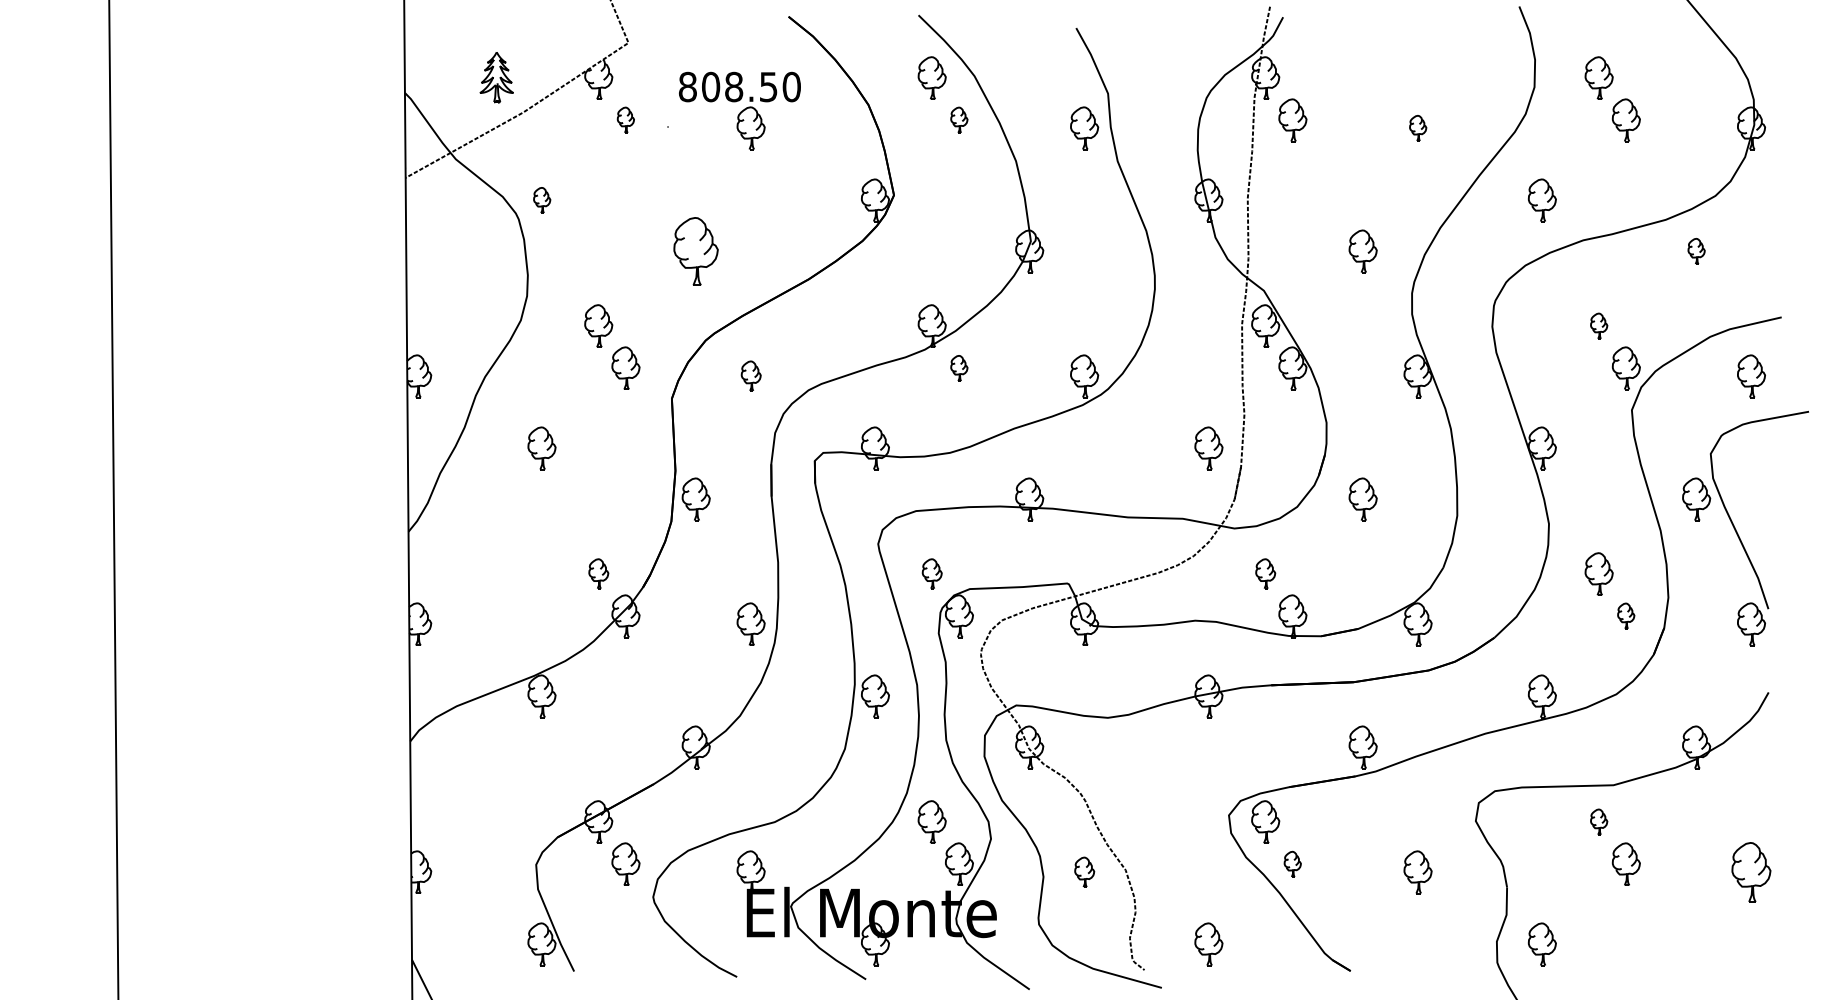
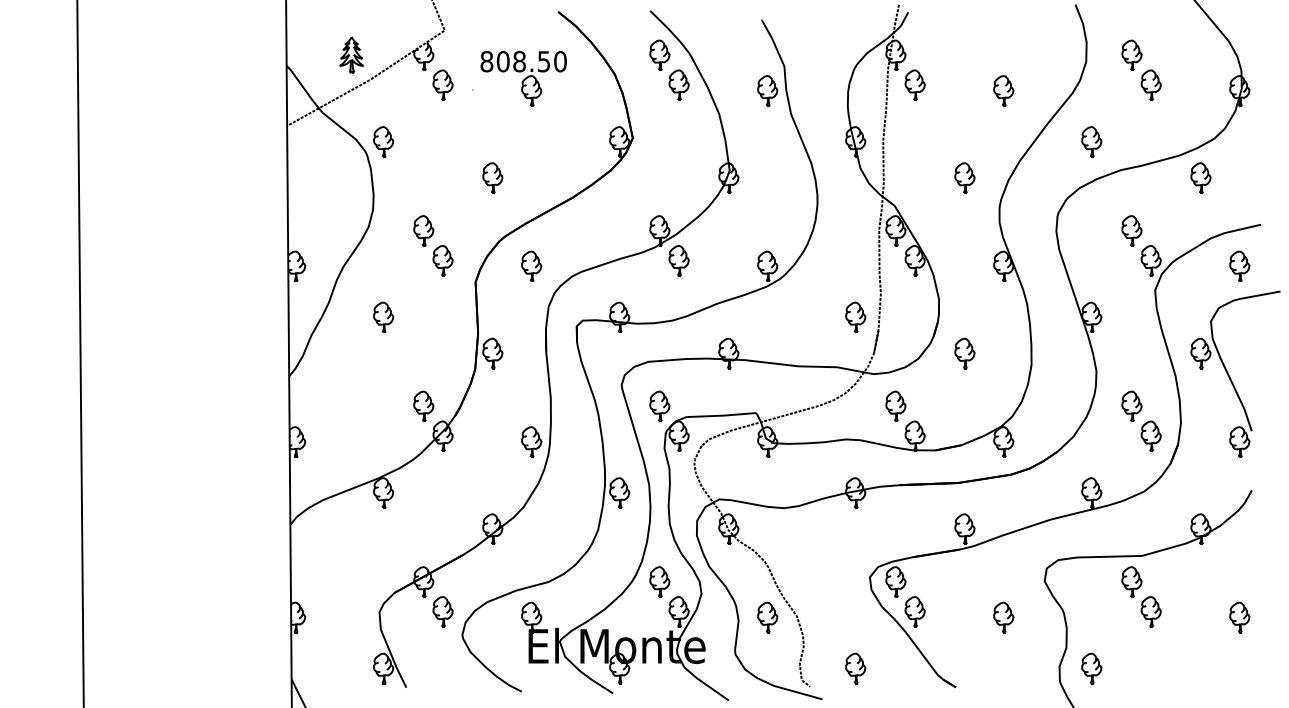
part: (625, 119) -> (442, 84), size x1.67
part: (958, 119) -> (678, 84), size x1.67
part: (1417, 127) -> (1003, 90), size x1.67
part: (541, 199) -> (383, 141), size x1.67
part: (695, 250) -> (492, 177), size x0.62
part: (1695, 250) -> (1200, 177), size x1.67
part: (1598, 325) -> (1131, 230), size x1.67
part: (958, 367) -> (678, 260), size x1.67
part: (750, 374) -> (531, 265), size x1.43
part: (598, 572) -> (423, 405), size x1.43
part: (931, 572) -> (659, 405), size x1.43
part: (1265, 572) -> (895, 405), size x1.43
part: (1625, 615) -> (1150, 435), size x1.67
part: (1598, 821) -> (1131, 581), size x1.67
part: (1291, 863) -> (914, 611), size x1.67
part: (1084, 872) -> (767, 617), size x1.43
part: (1751, 872) -> (1239, 617), size x0.71

